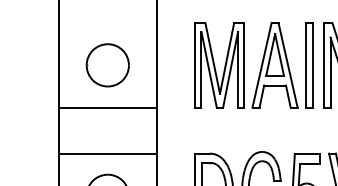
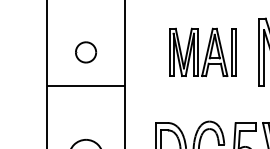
part: (107, 65) -> (85, 52), size x0.6
part: (253, 65) -> (202, 52), size x0.7
line: (107, 154) -> (85, 123), removed

